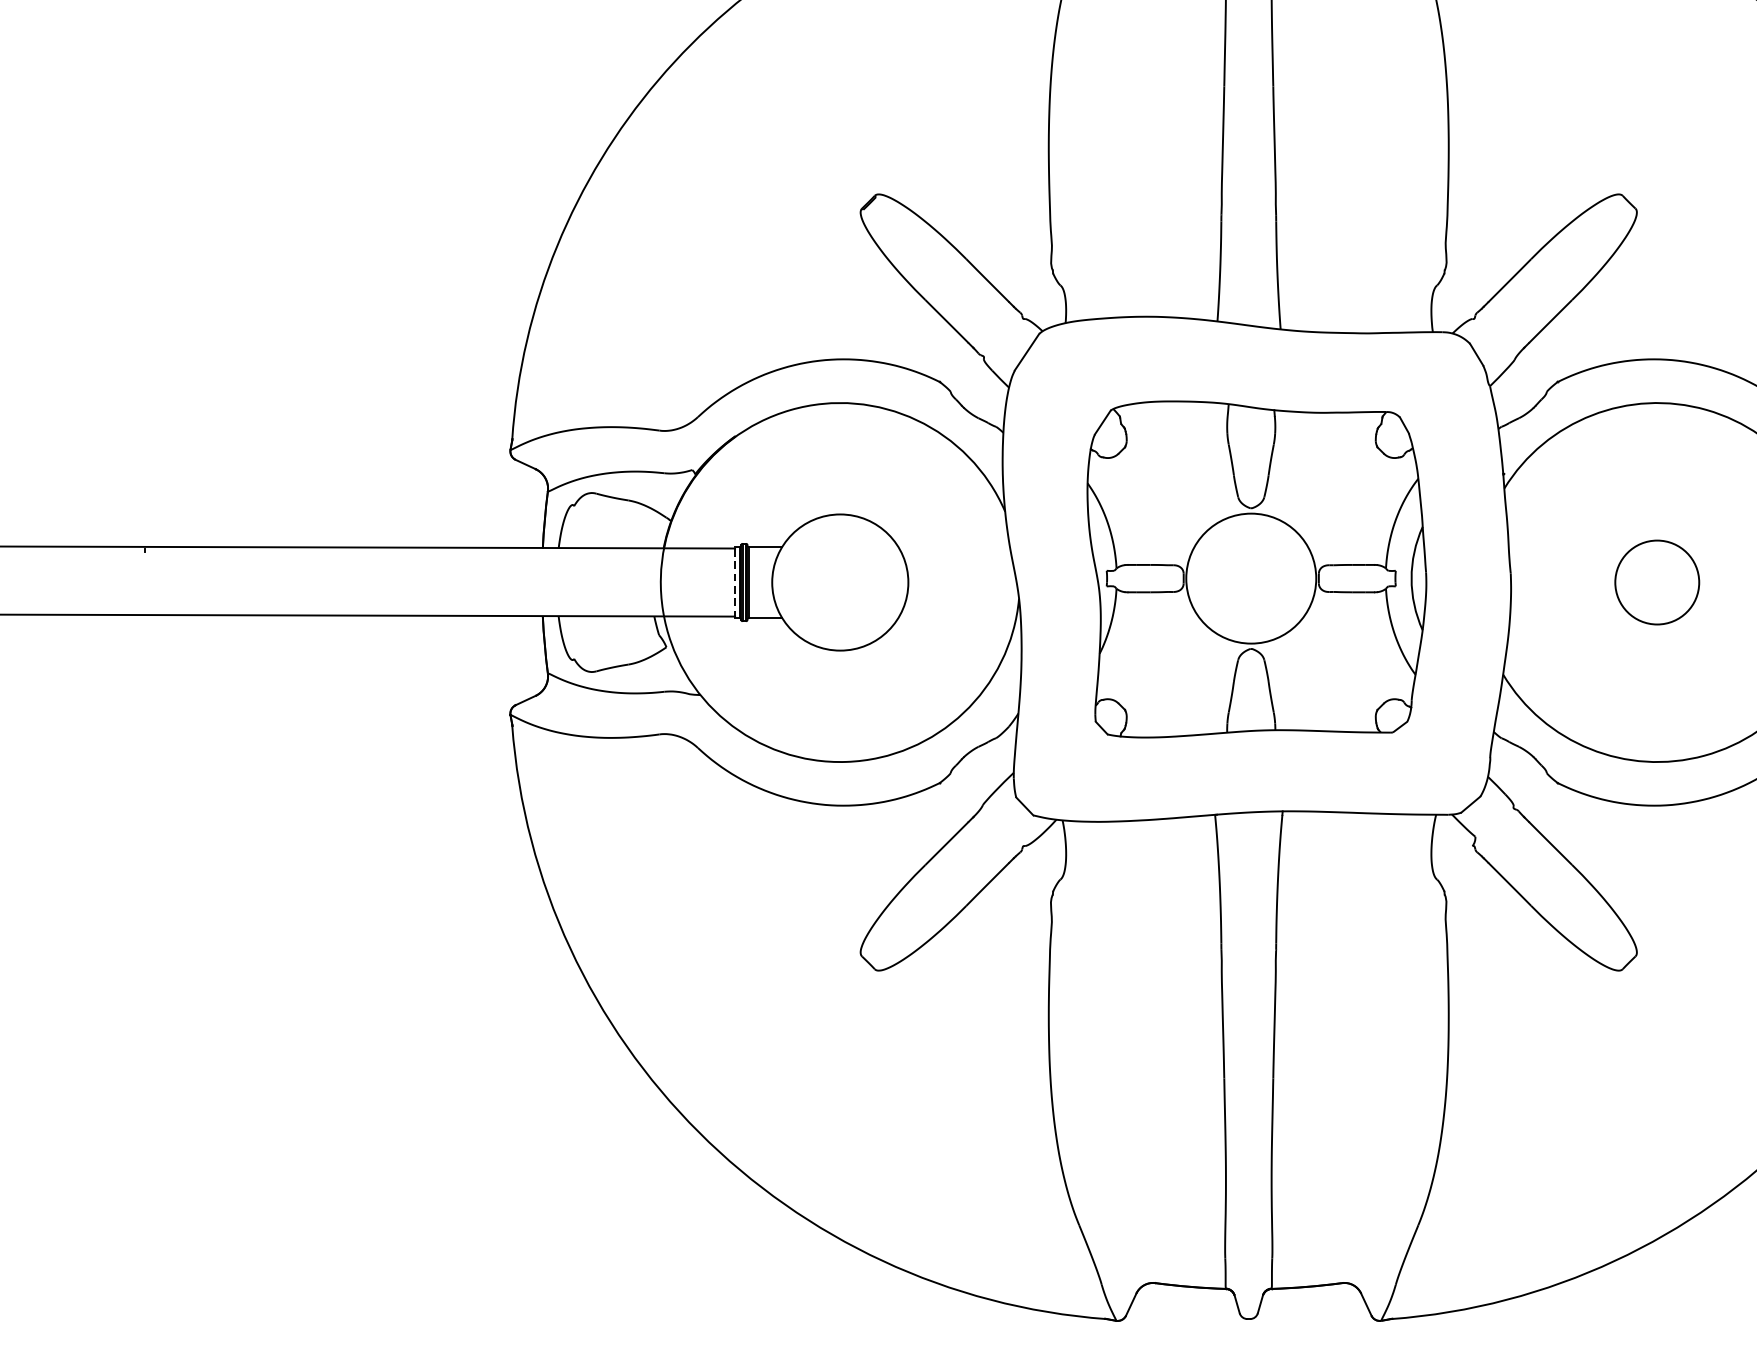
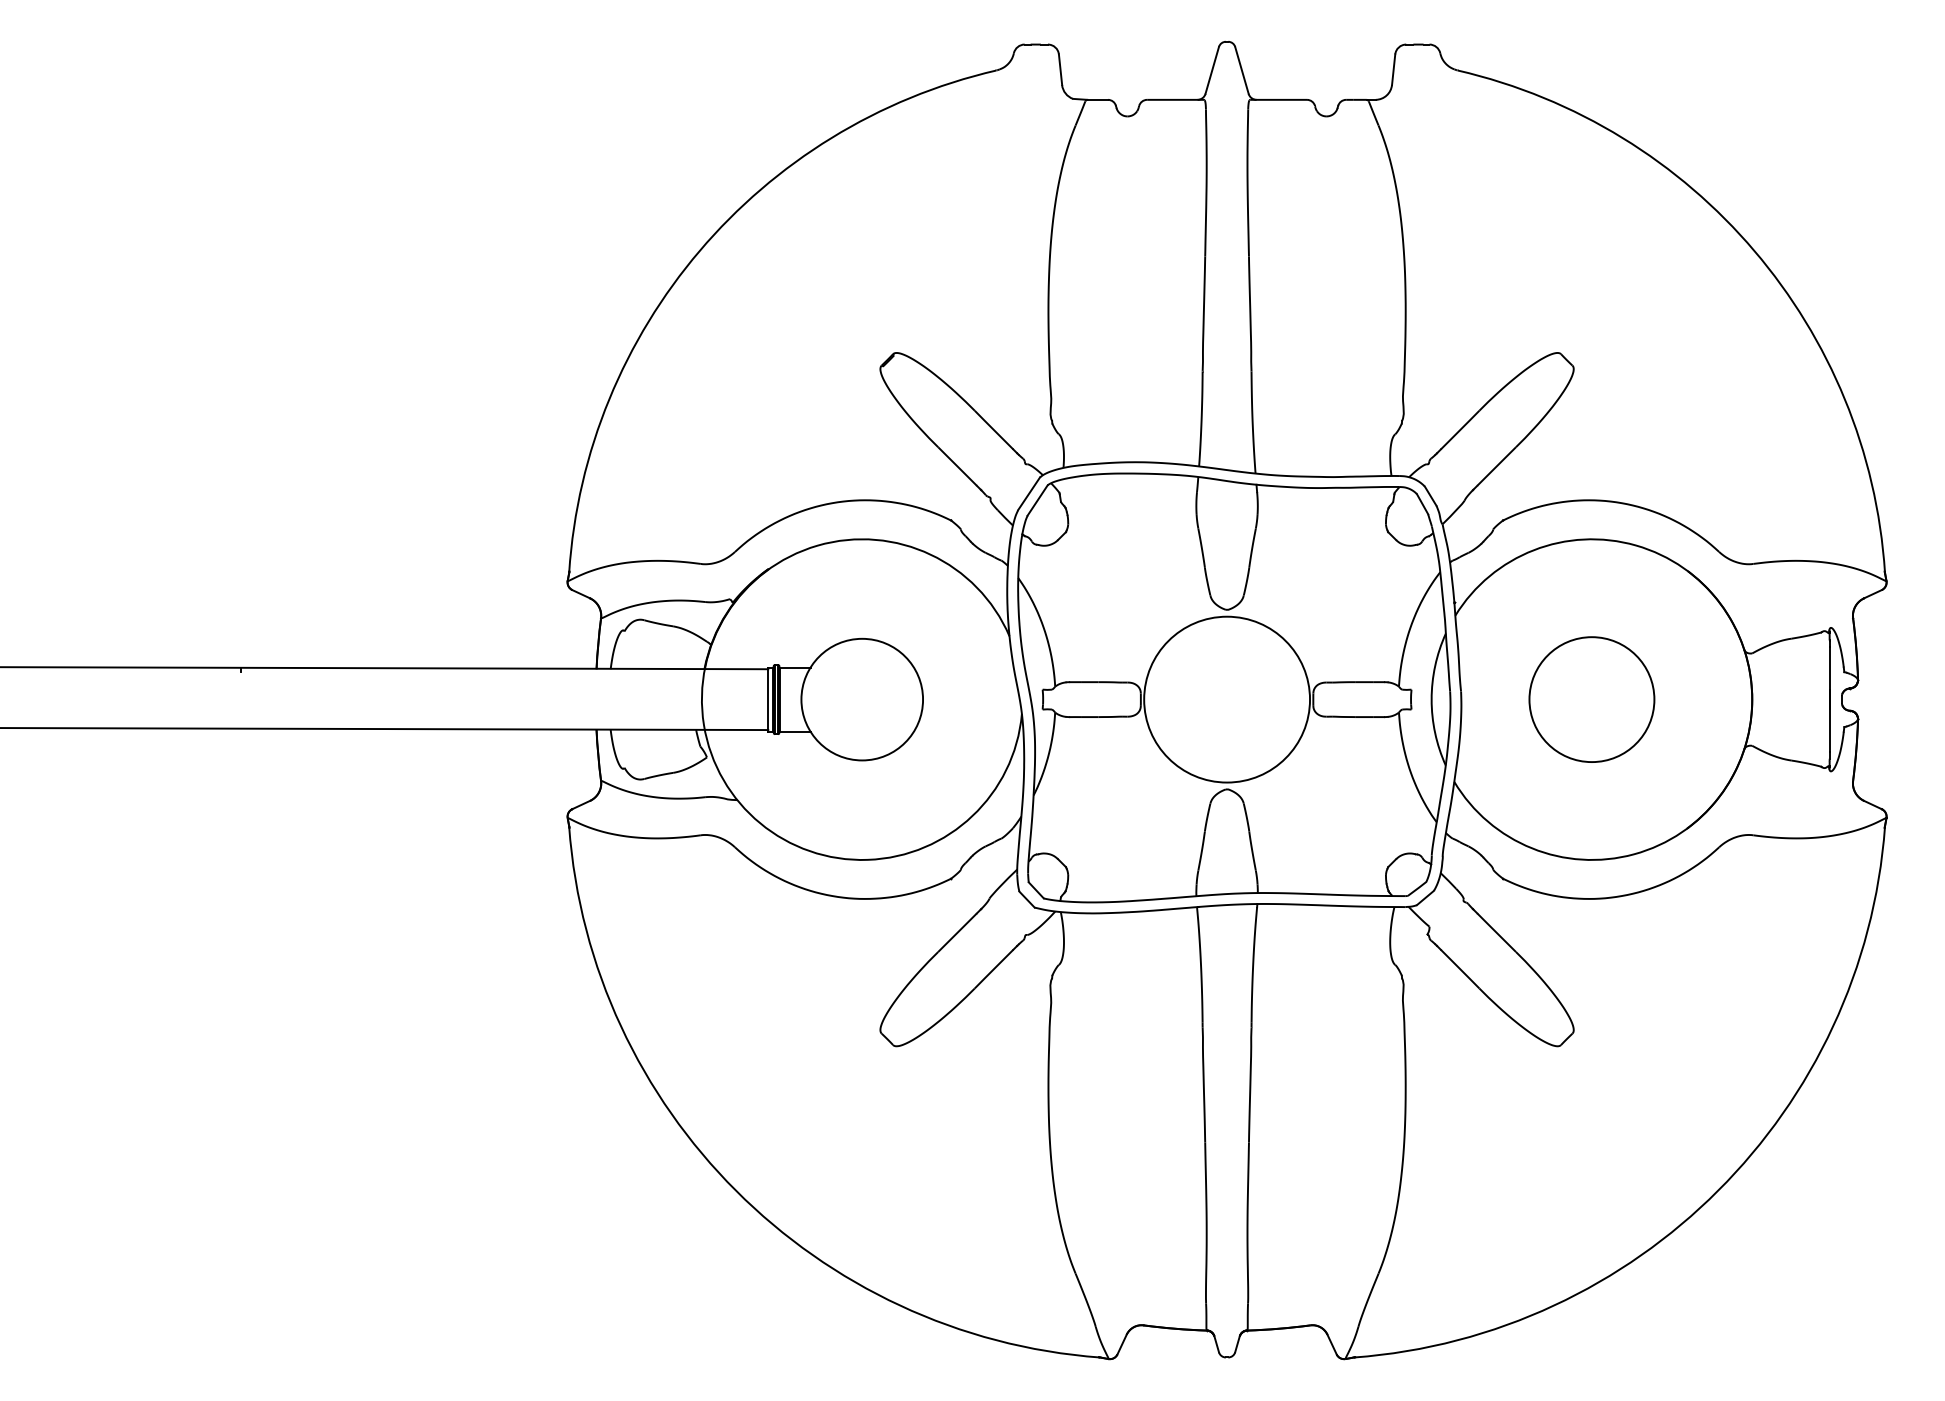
part: (1257, 568) -> (1234, 687), size x1.43
line: (735, 582) -> (768, 699), dashed -> solid
circle: (1656, 582) -> (1591, 699), size x1.67

